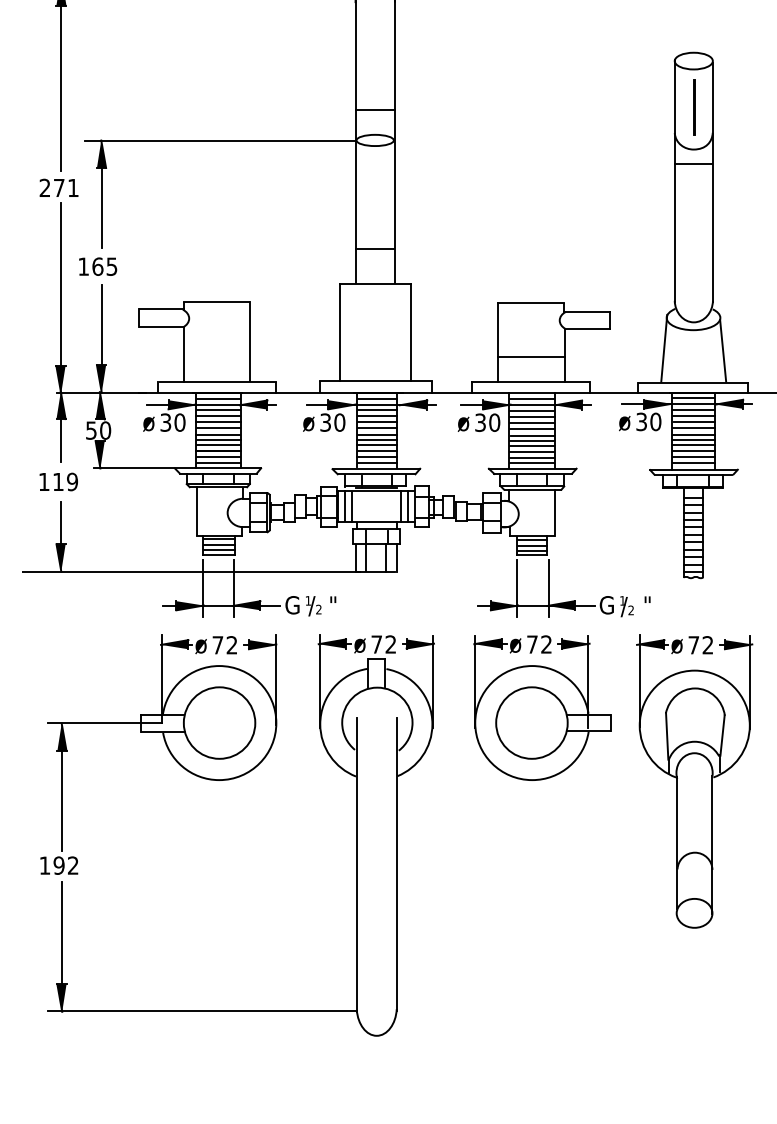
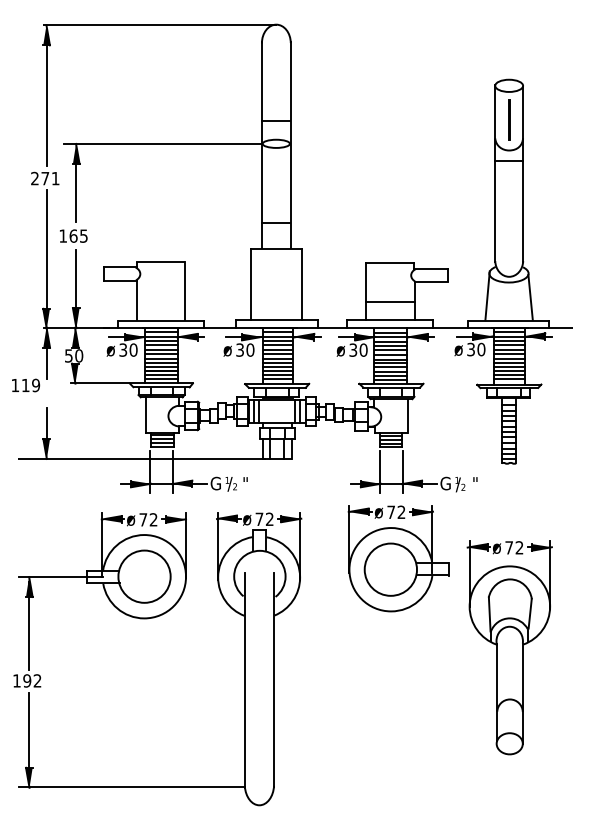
text: (59, 481) -> (26, 385), moved
part: (224, 781) -> (148, 619), moved
part: (694, 781) -> (509, 647), moved

